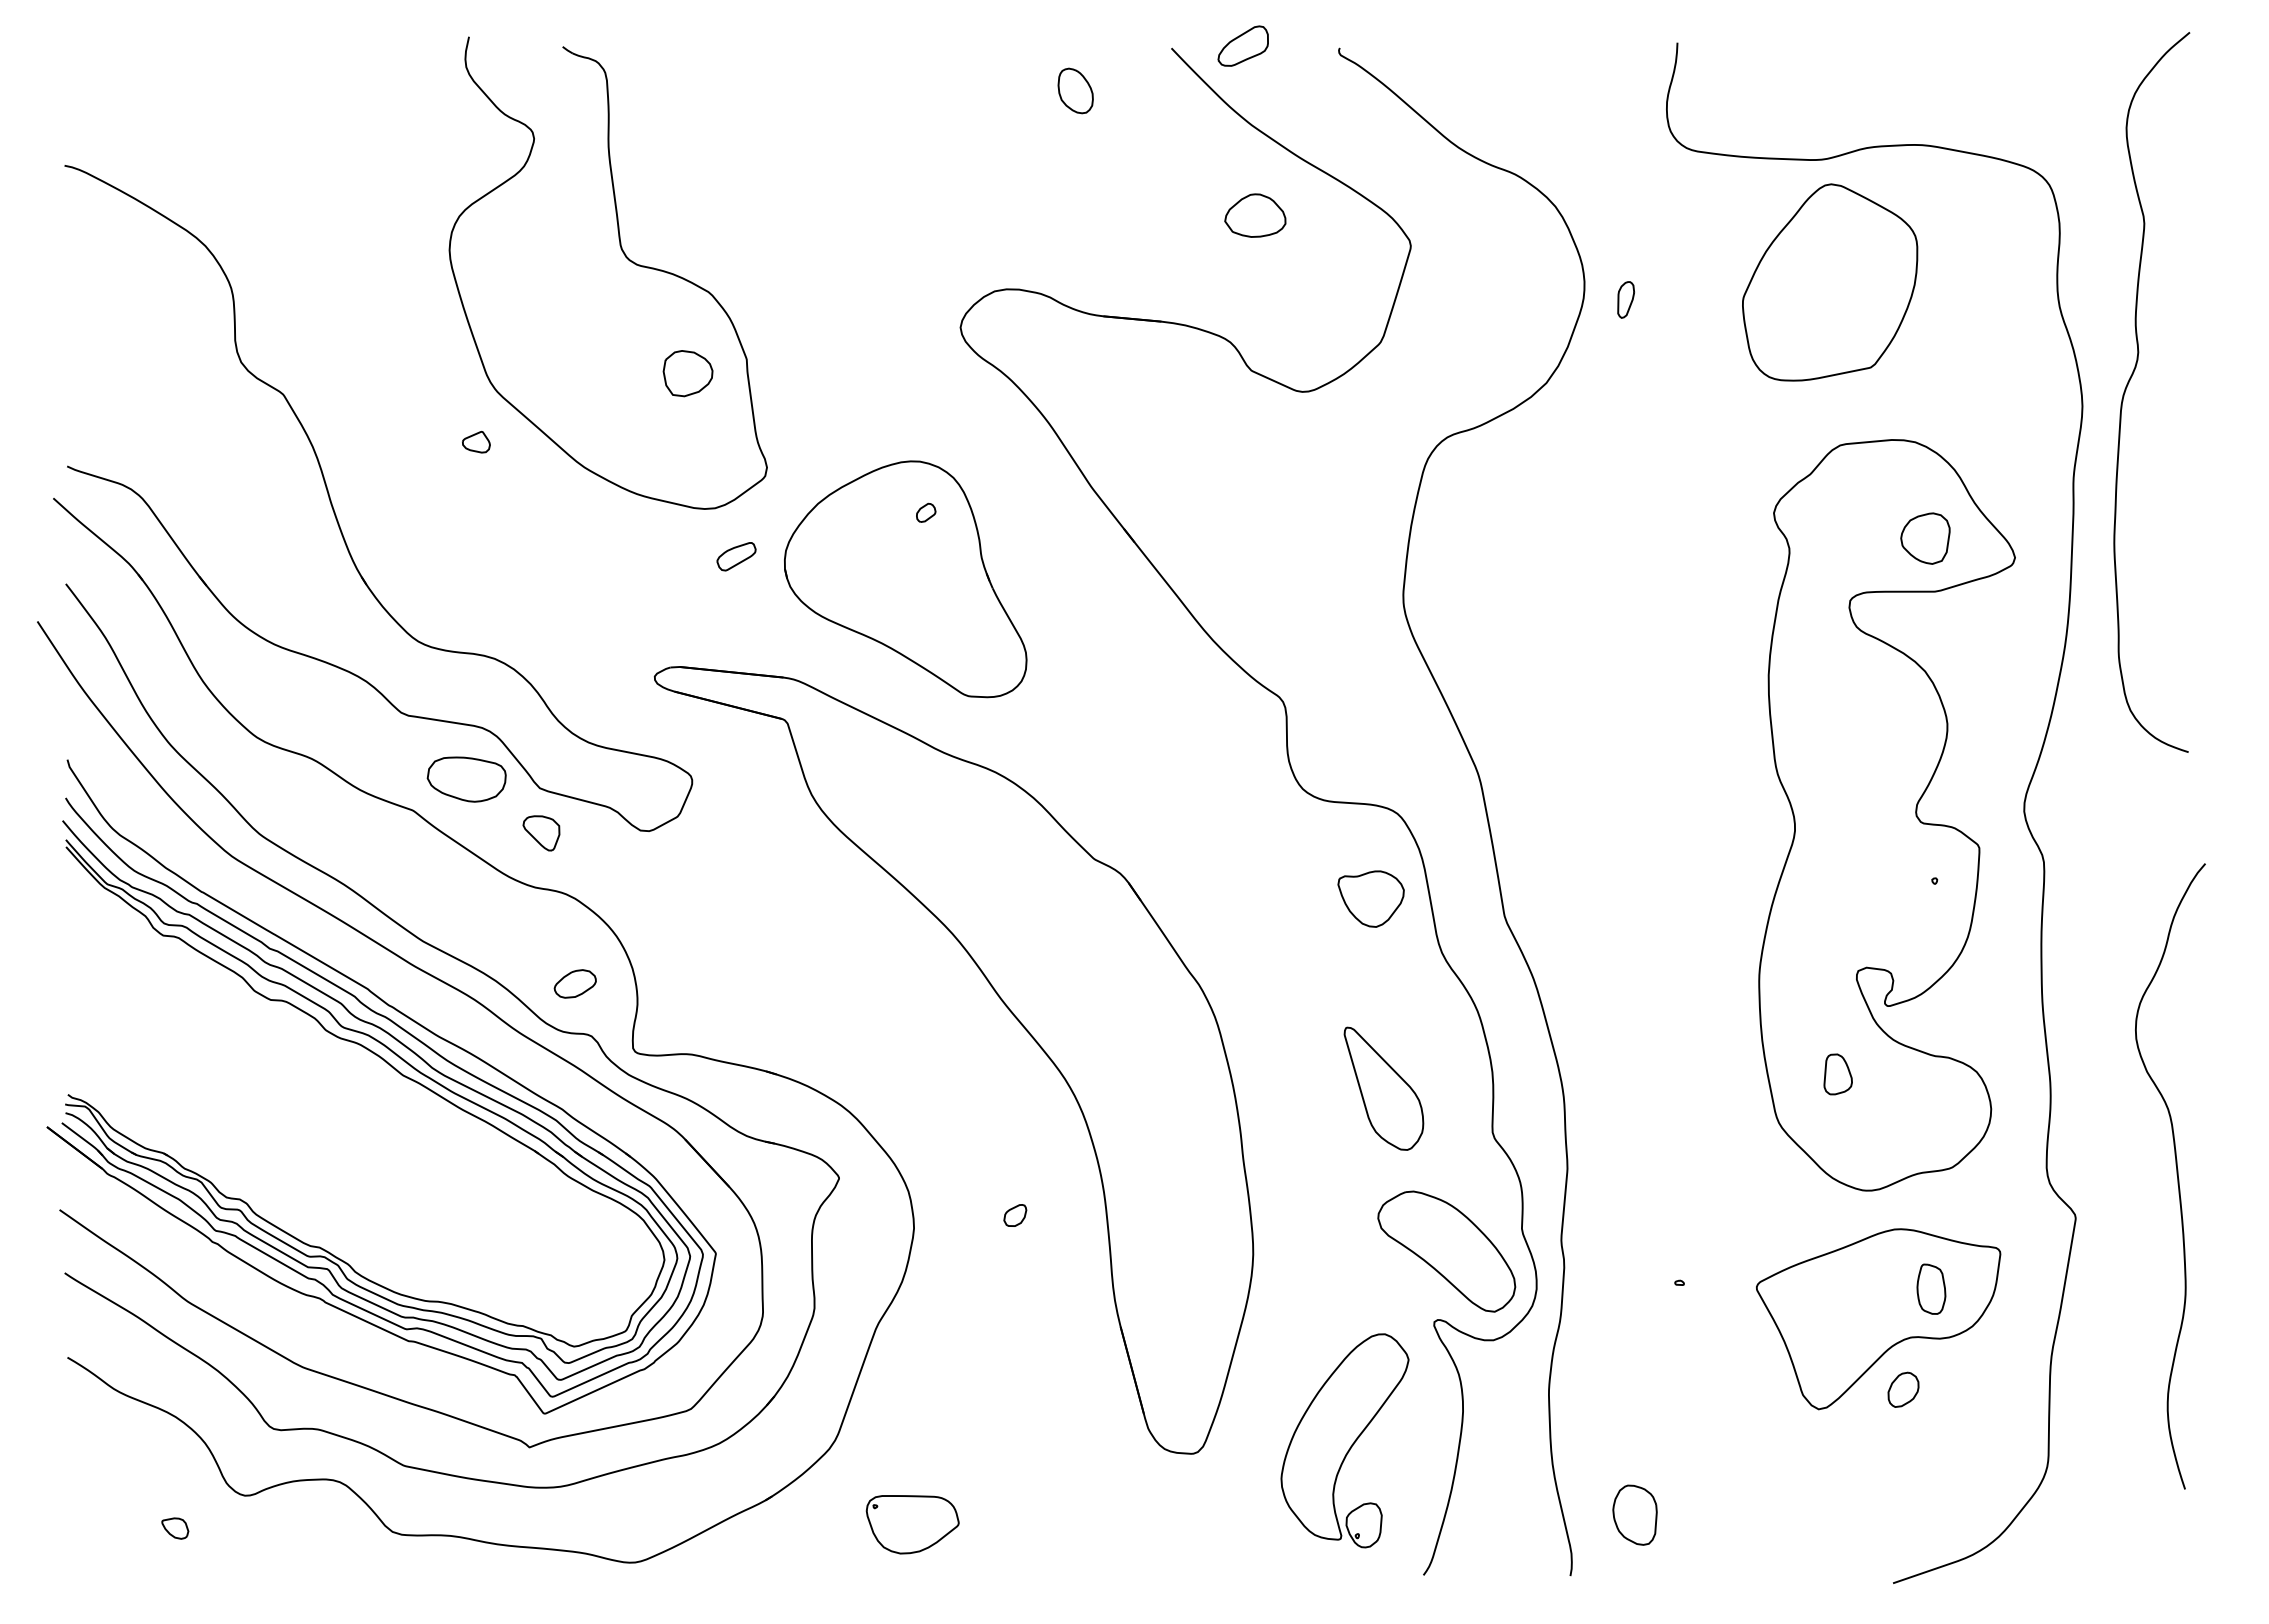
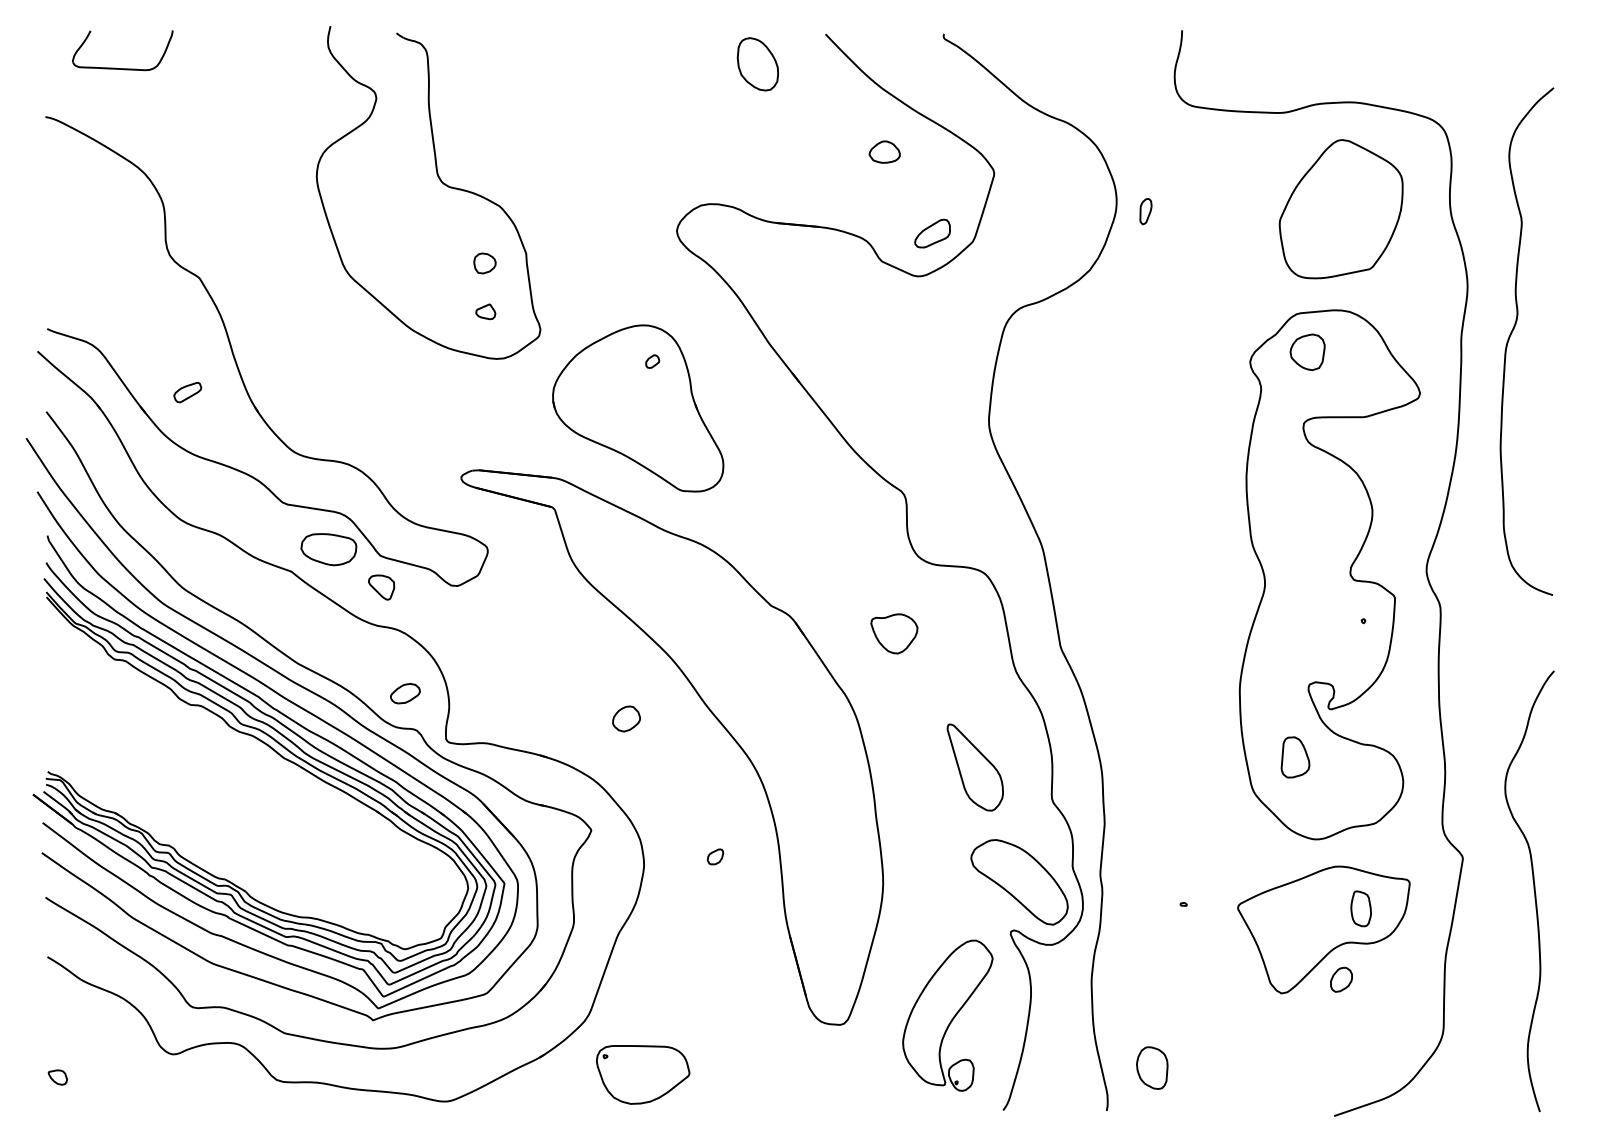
part: (1242, 45) -> (932, 233), moved
part: (1075, 90) -> (757, 63), size x1.67
part: (174, 96) -> (122, 68), added
part: (1255, 215) -> (884, 152), size x0.71
part: (1830, 282) -> (1341, 209), moved
part: (688, 373) -> (485, 263), size x0.62
curve: (2128, 385) -> (1510, 336), moved
part: (476, 442) -> (485, 312), moved
part: (1925, 538) -> (1307, 352), moved
part: (736, 556) -> (187, 392), moved
part: (1370, 898) -> (893, 633), moved
part: (429, 1006) -> (302, 709), added
part: (889, 1019) -> (626, 718), added
part: (1837, 1074) -> (1294, 757), size x1.43
curve: (2176, 1175) -> (1533, 890), moved
part: (912, 1524) -> (643, 1074), size x1.43
part: (175, 1528) -> (58, 1077), moved

